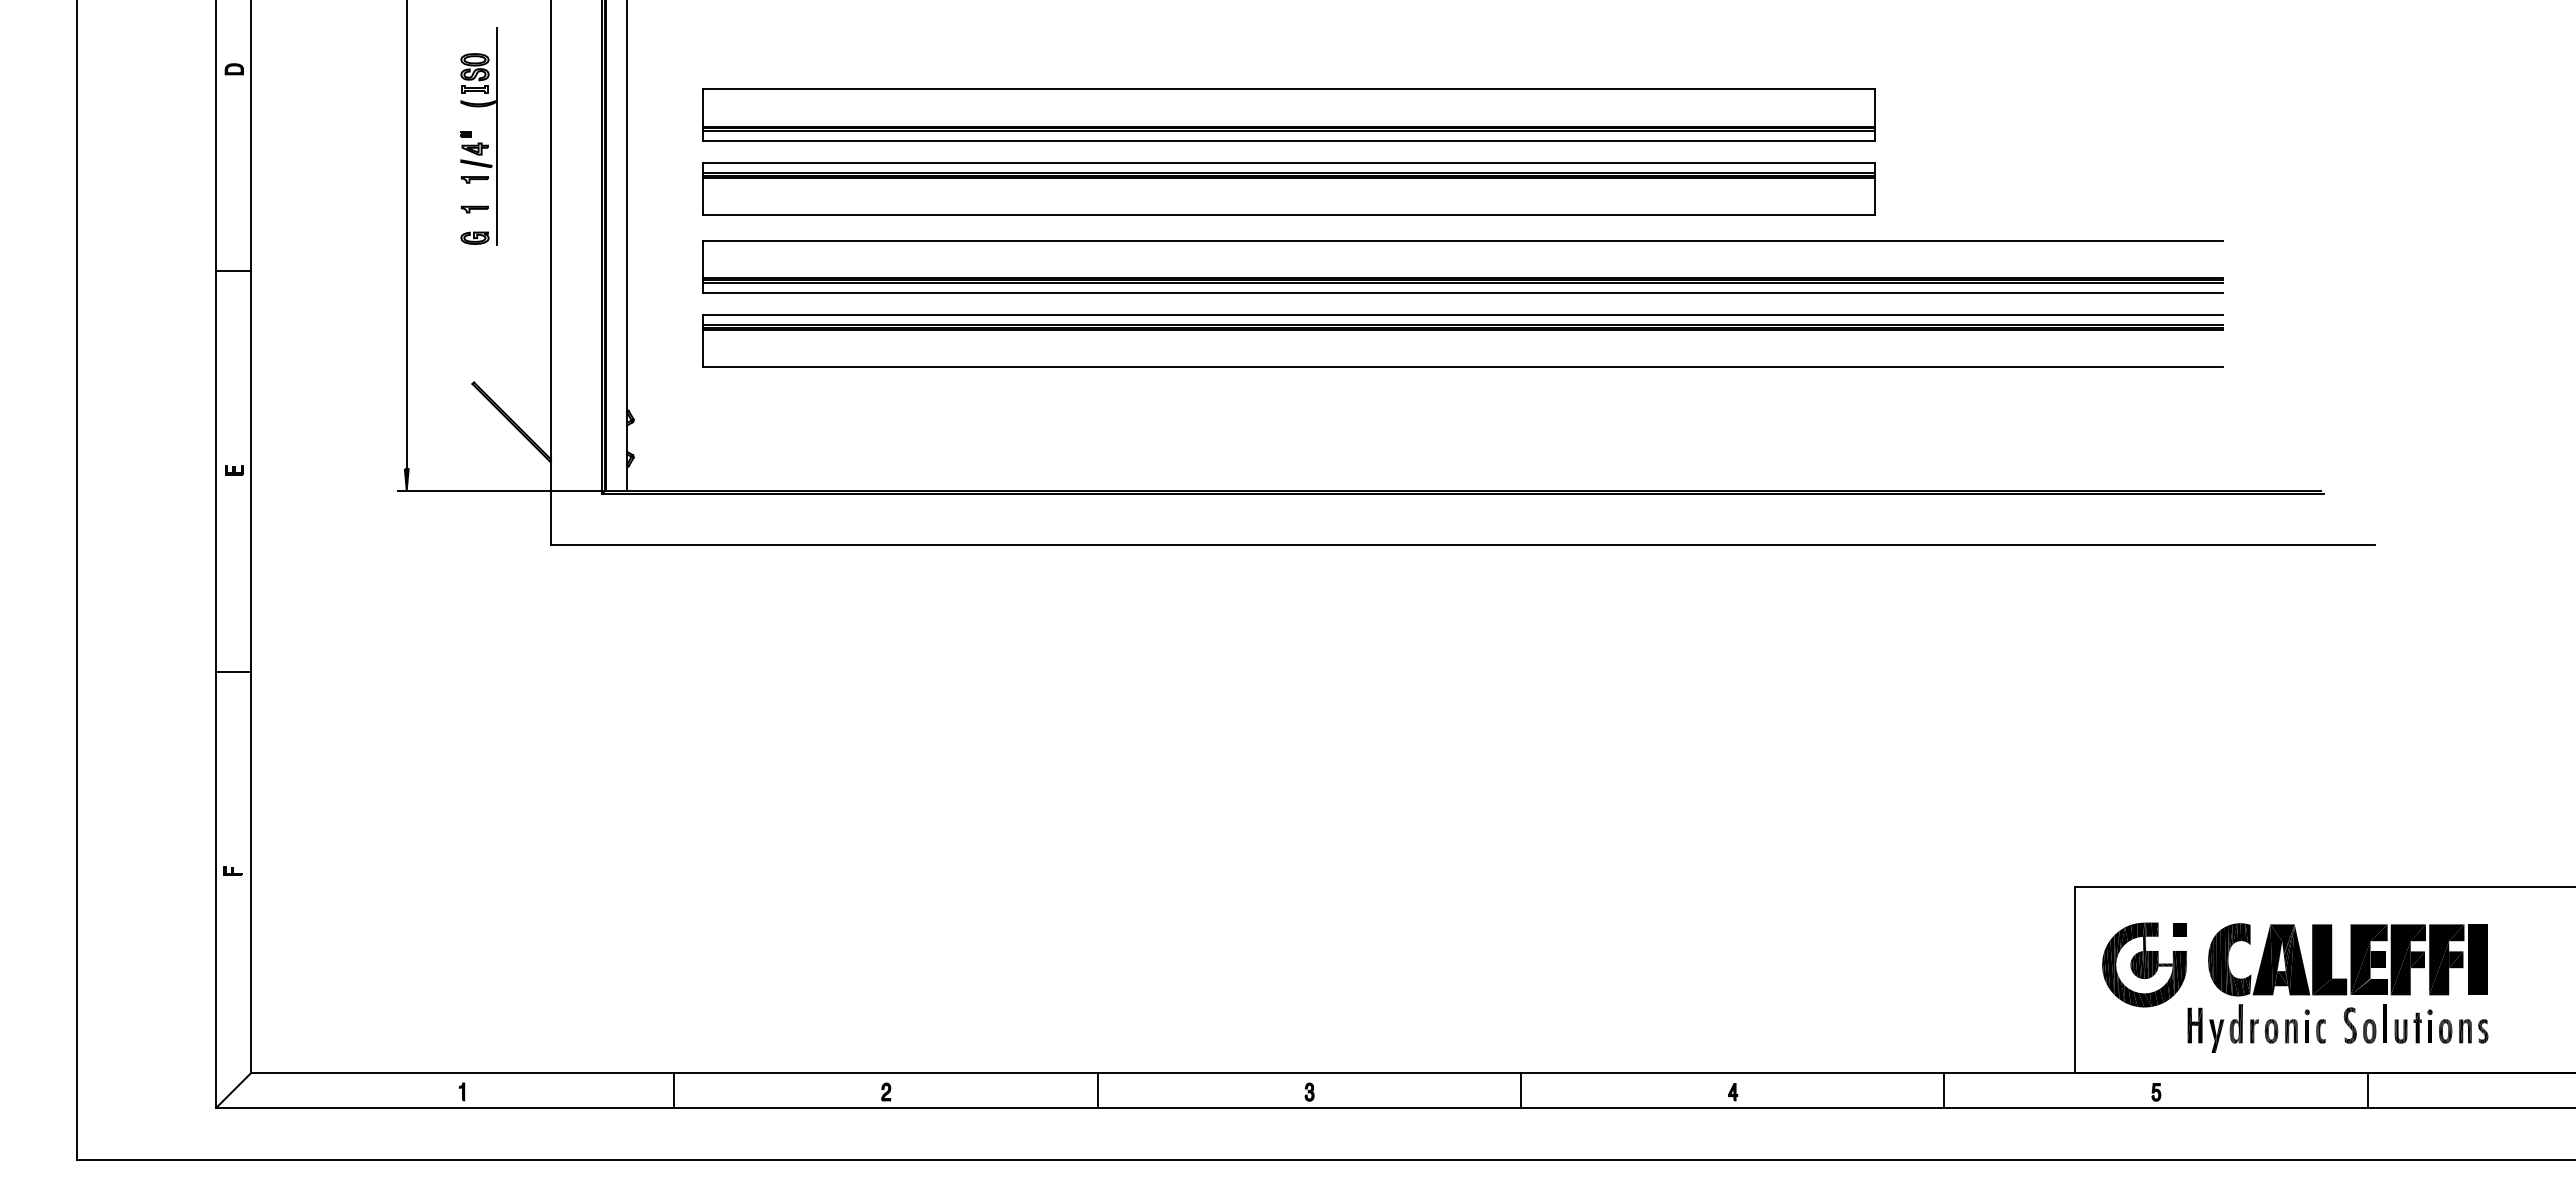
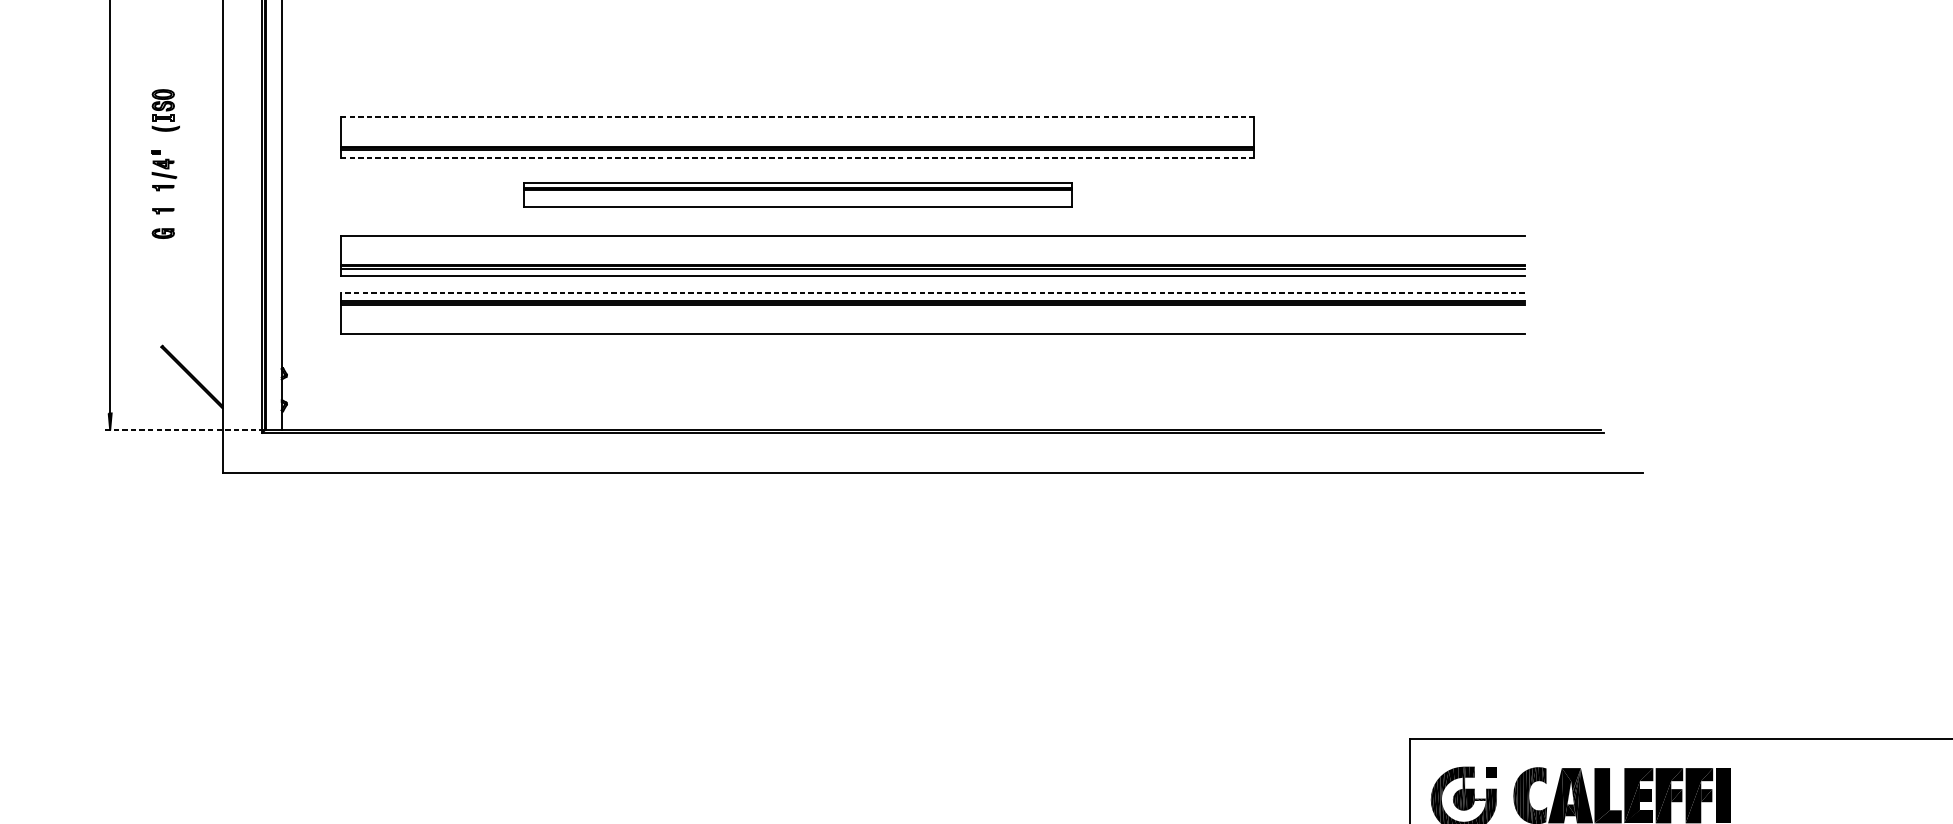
line: (1289, 89) -> (797, 117), solid -> dashed
line: (496, 135) -> (180, 153), removed
line: (1289, 141) -> (797, 158), solid -> dashed
part: (1288, 188) -> (797, 194), size x0.6
line: (1462, 314) -> (932, 292), solid -> dashed
line: (501, 490) -> (183, 430), solid -> dashed

